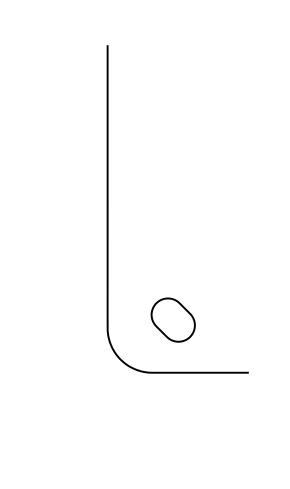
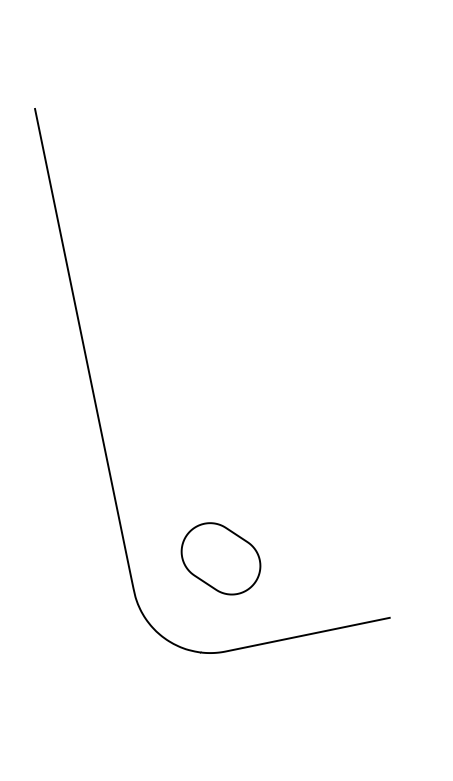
part: (172, 319) -> (219, 558), moved

